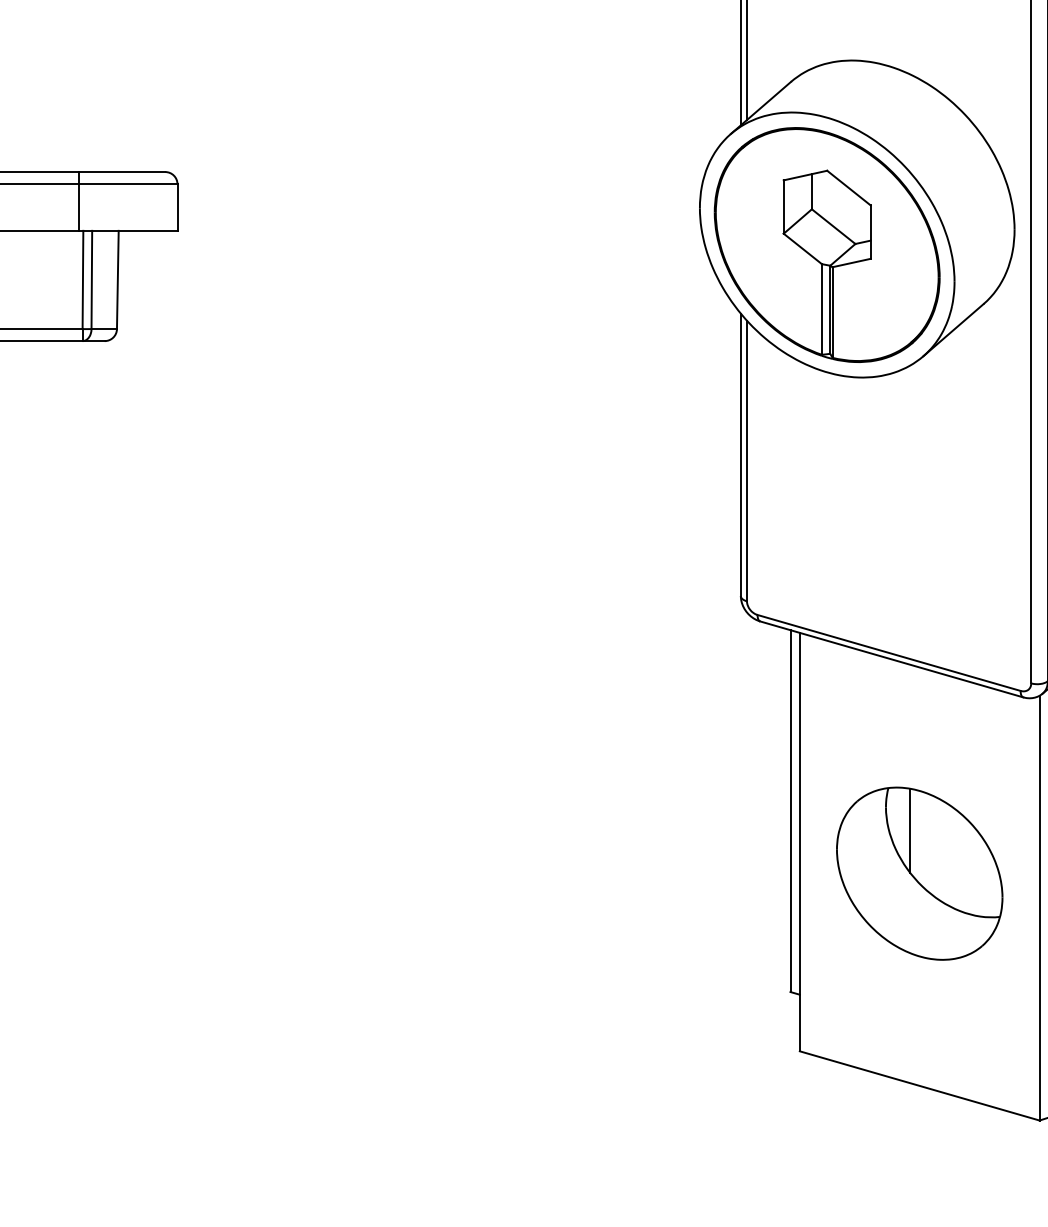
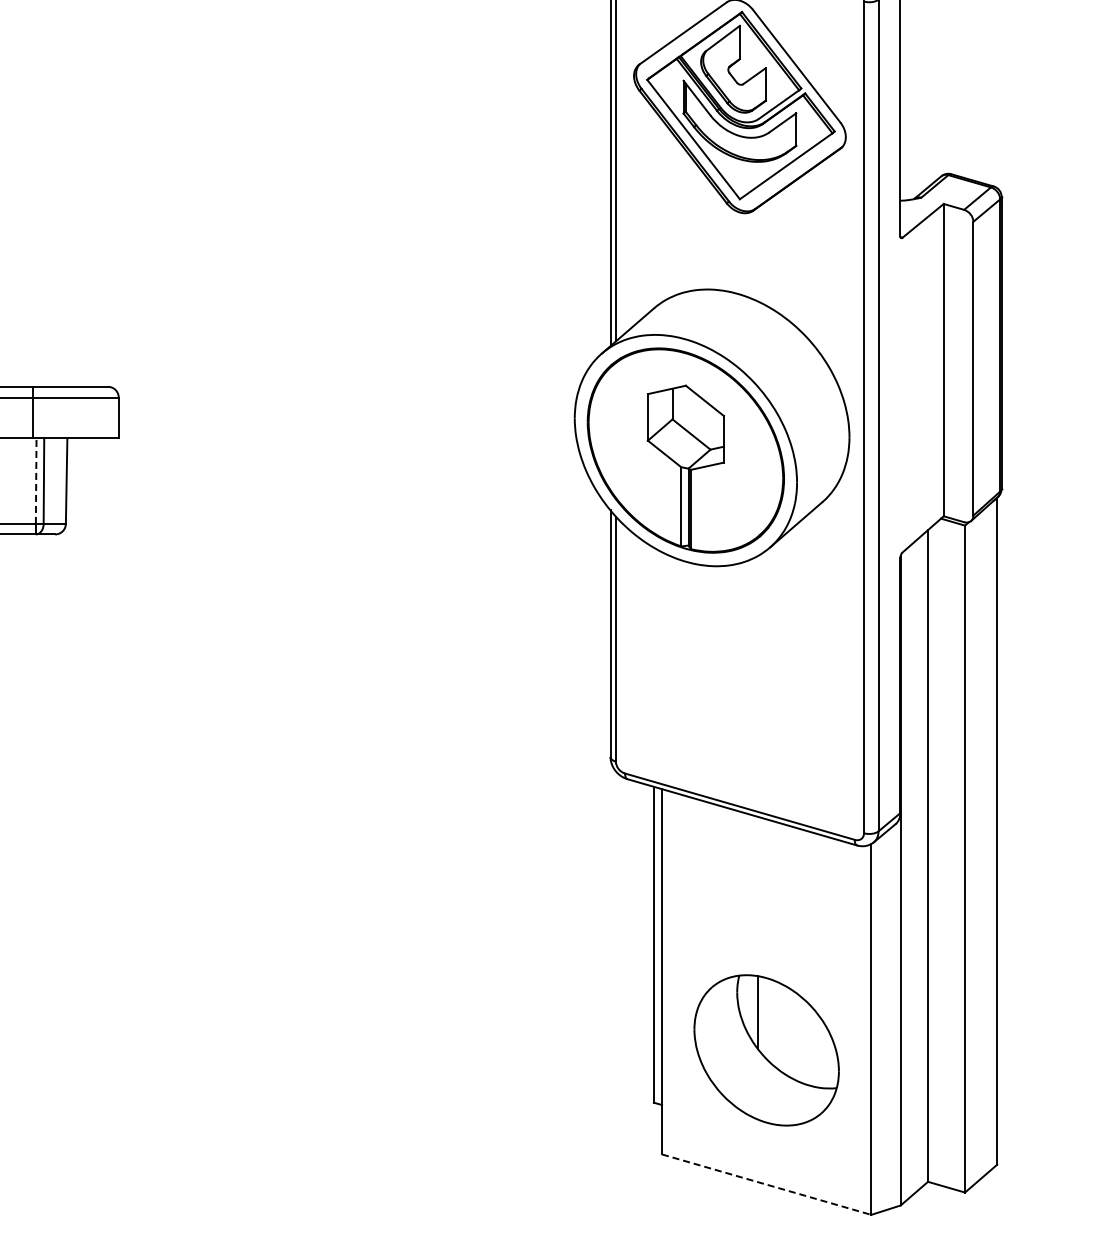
line: (83, 280) -> (36, 481), solid -> dashed
part: (919, 873) -> (766, 1050), moved
line: (919, 1085) -> (766, 1184), solid -> dashed

